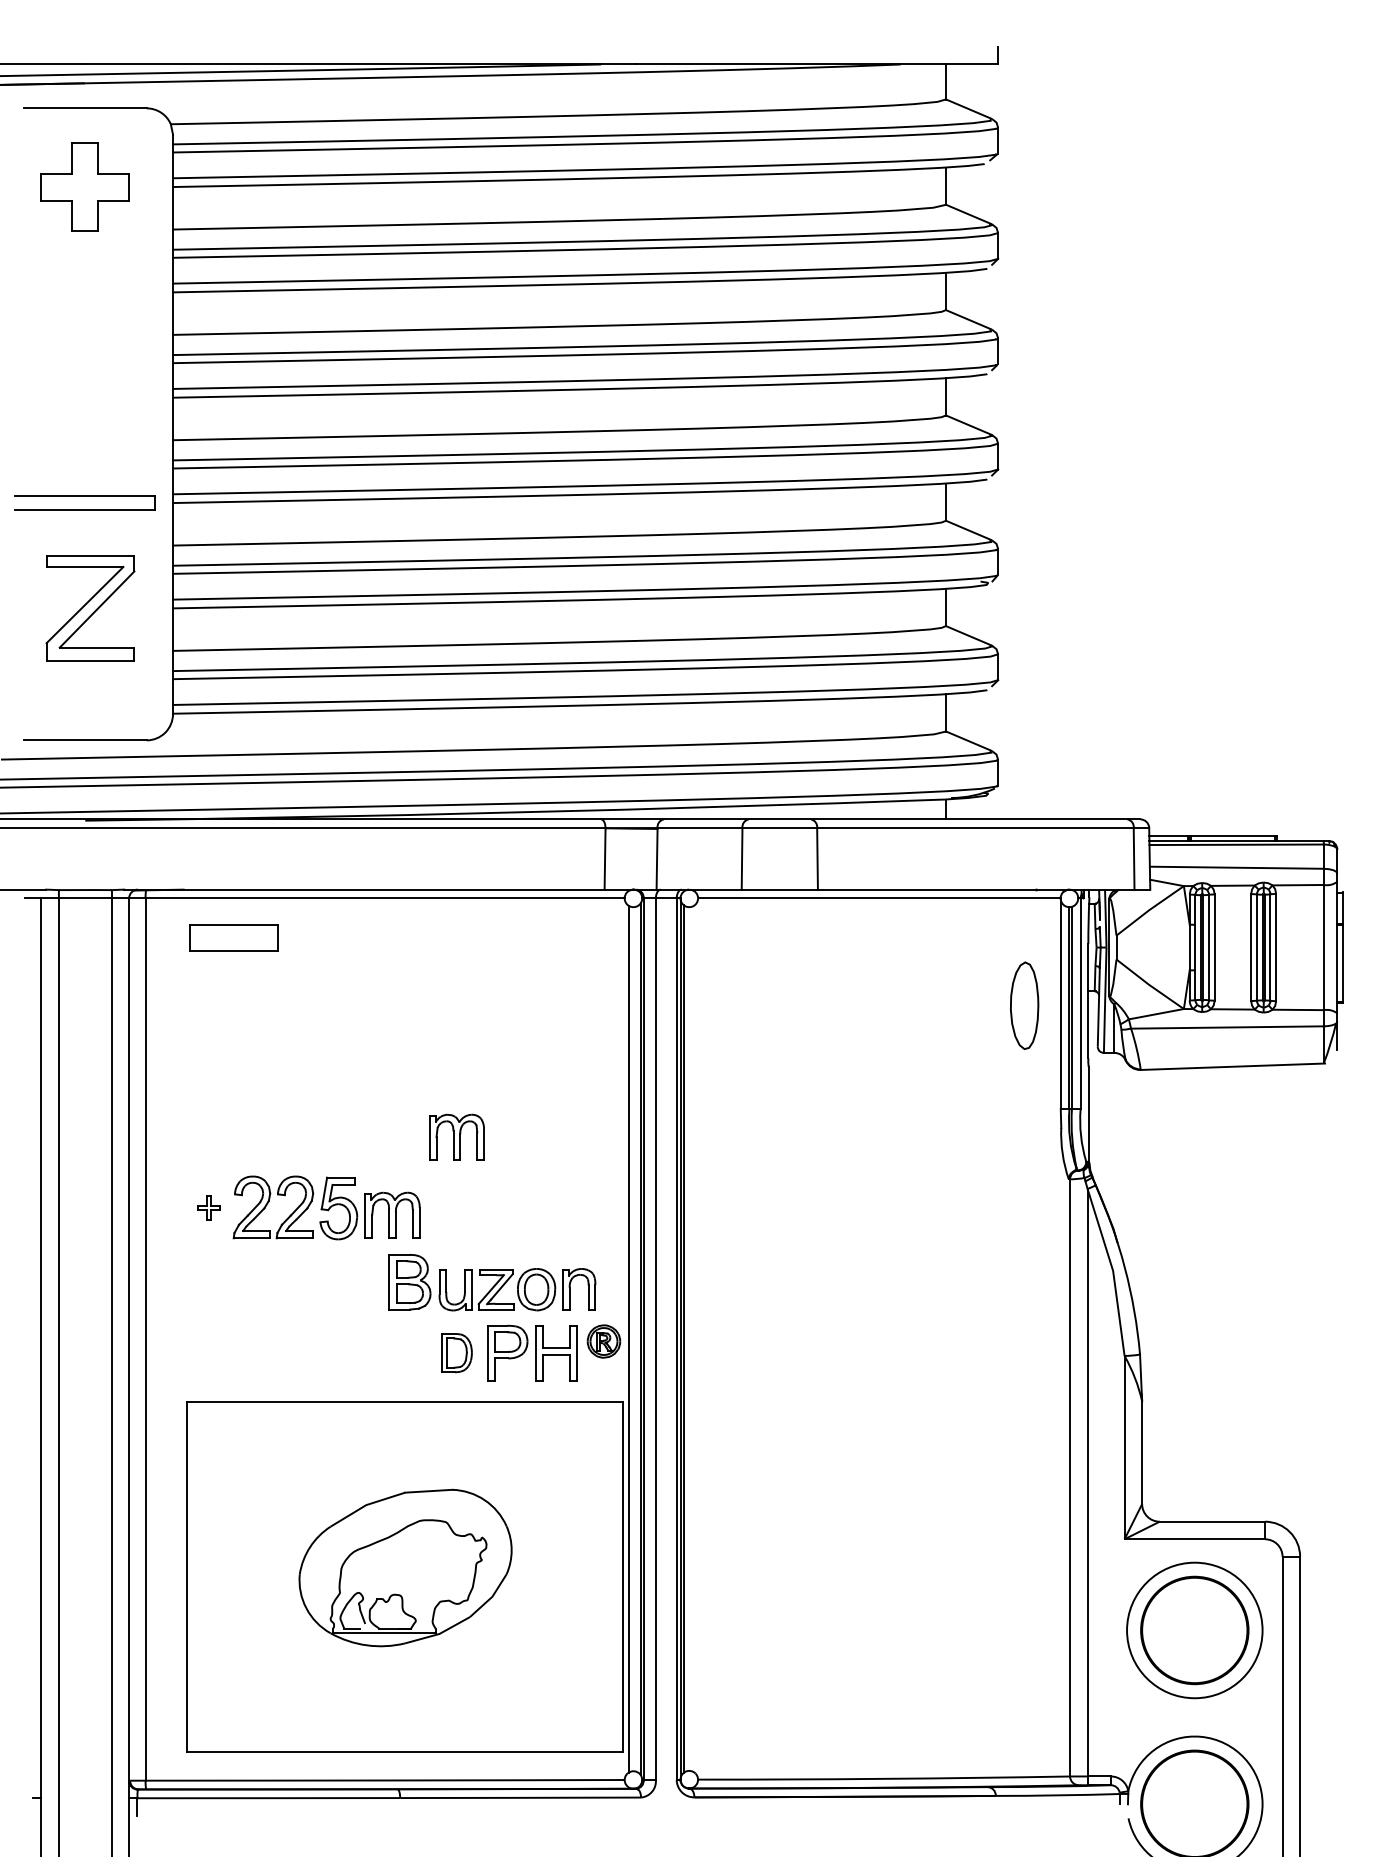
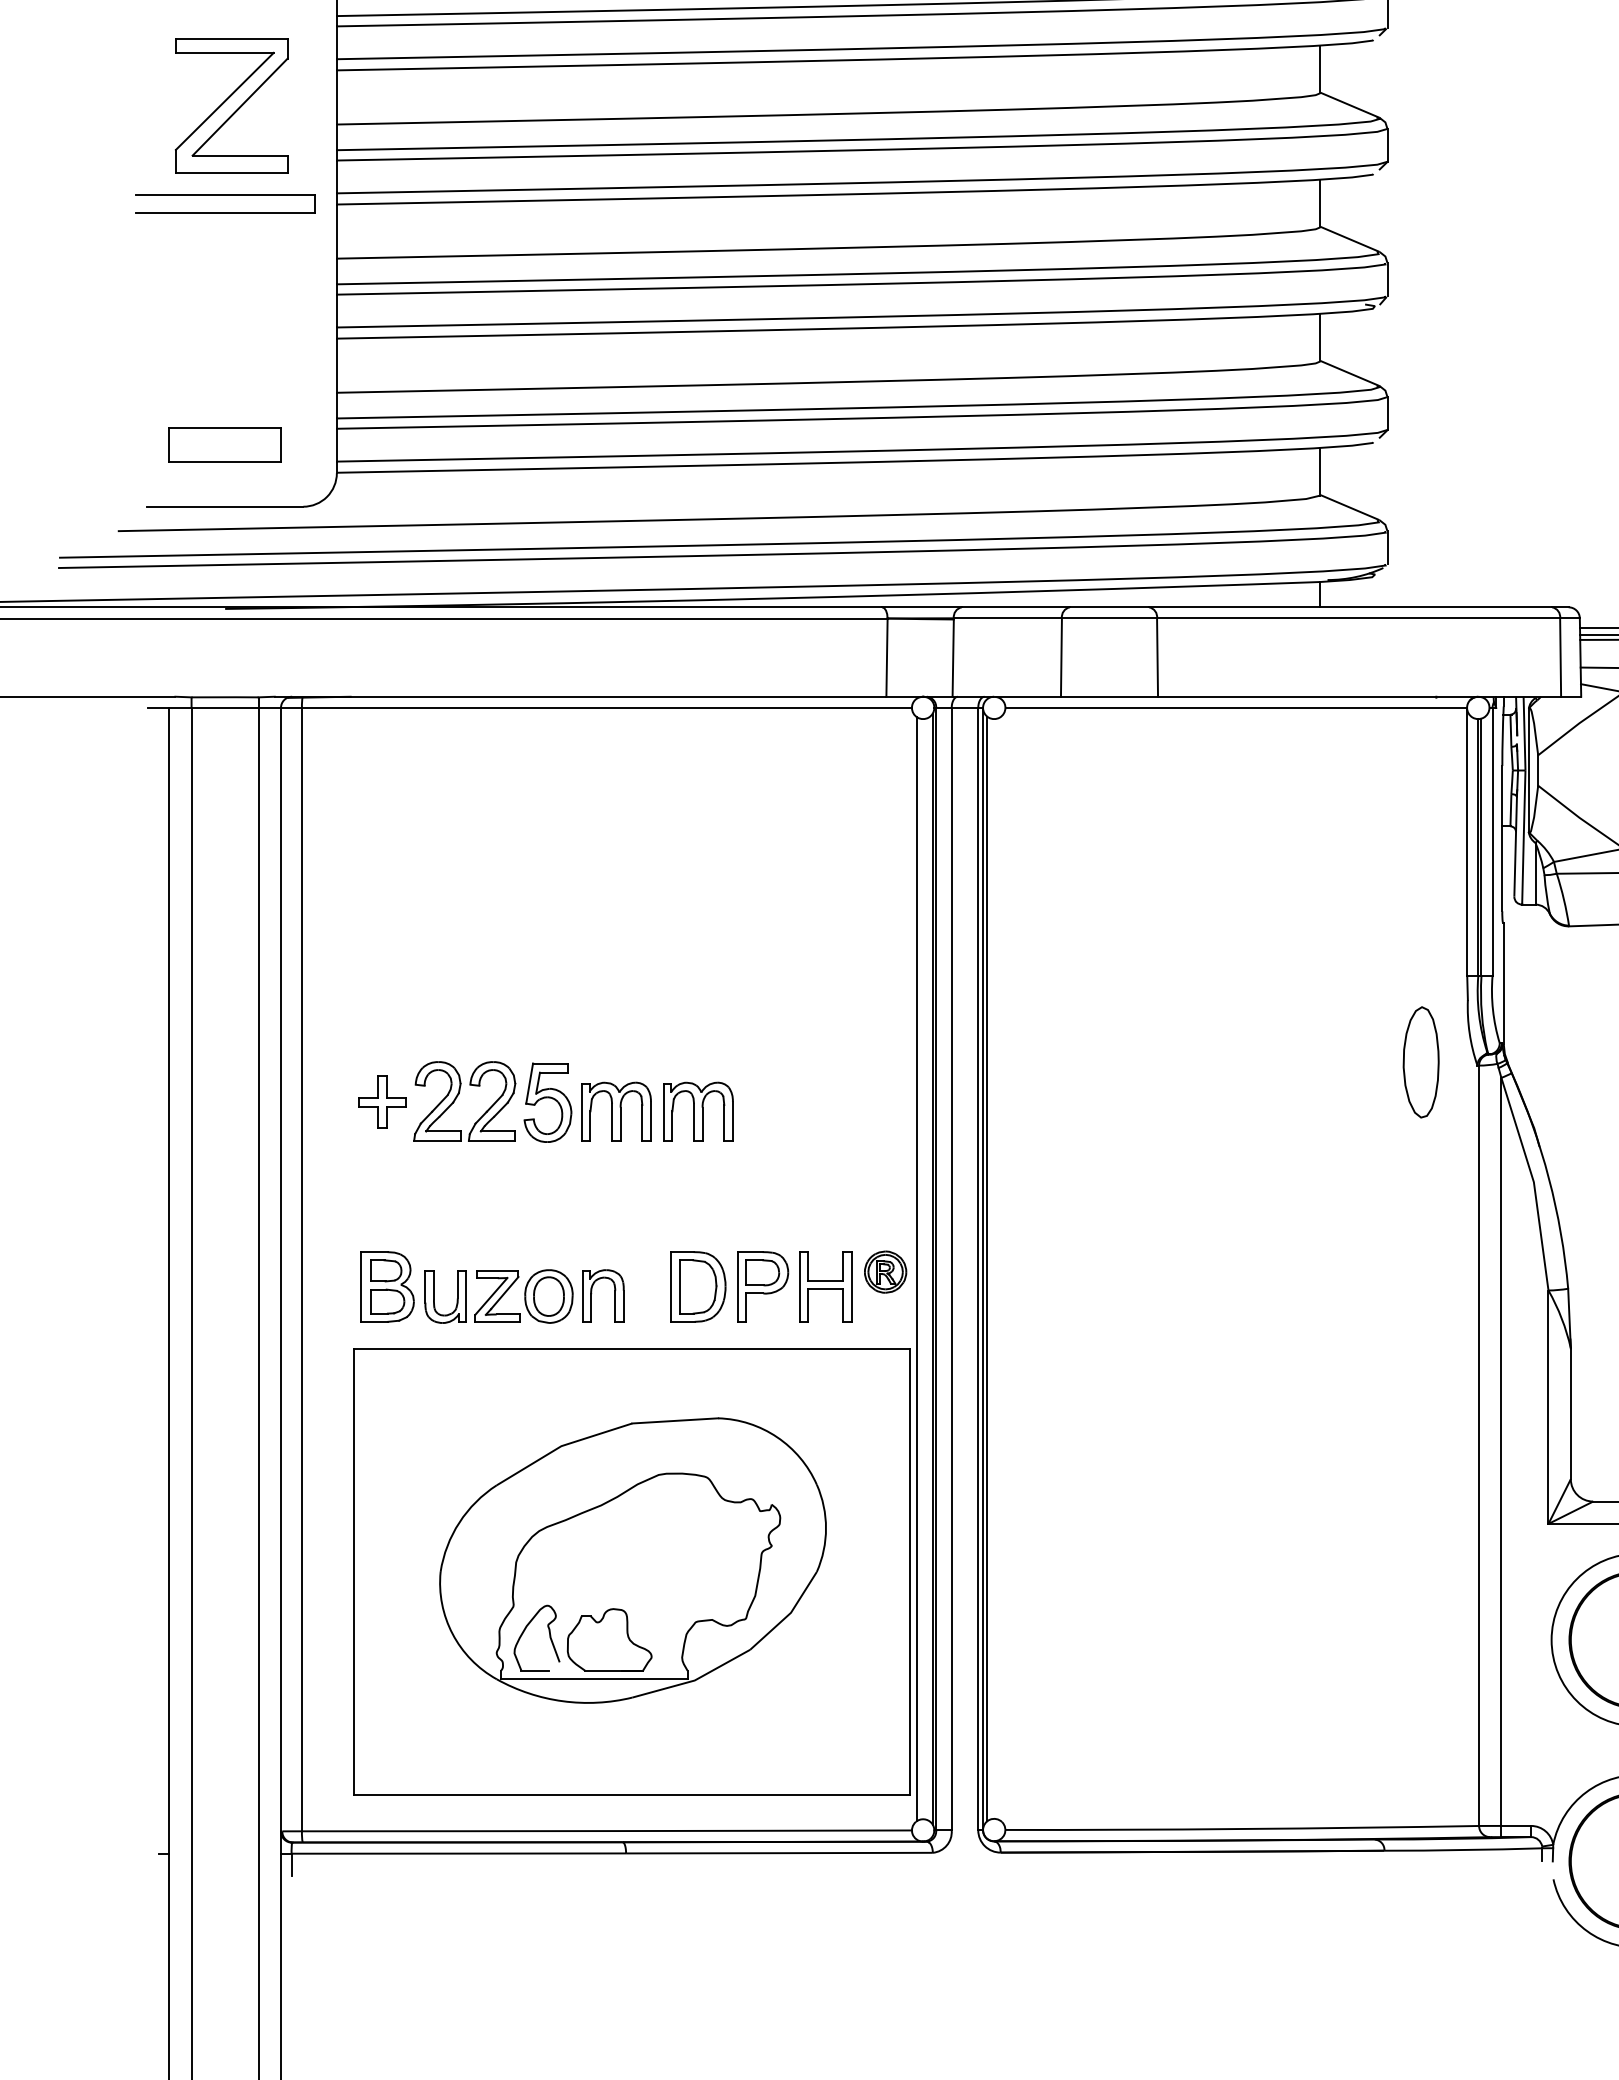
part: (90, 608) -> (231, 105), moved
part: (233, 937) -> (224, 444), moved
part: (1024, 1005) -> (1421, 1062), moved
part: (456, 1136) -> (697, 1110), moved
part: (208, 1207) -> (382, 1101), size x1.67
part: (492, 1282) -> (492, 1287), moved
part: (456, 1352) -> (697, 1286), size x1.43
part: (405, 1567) -> (632, 1559), size x1.43

